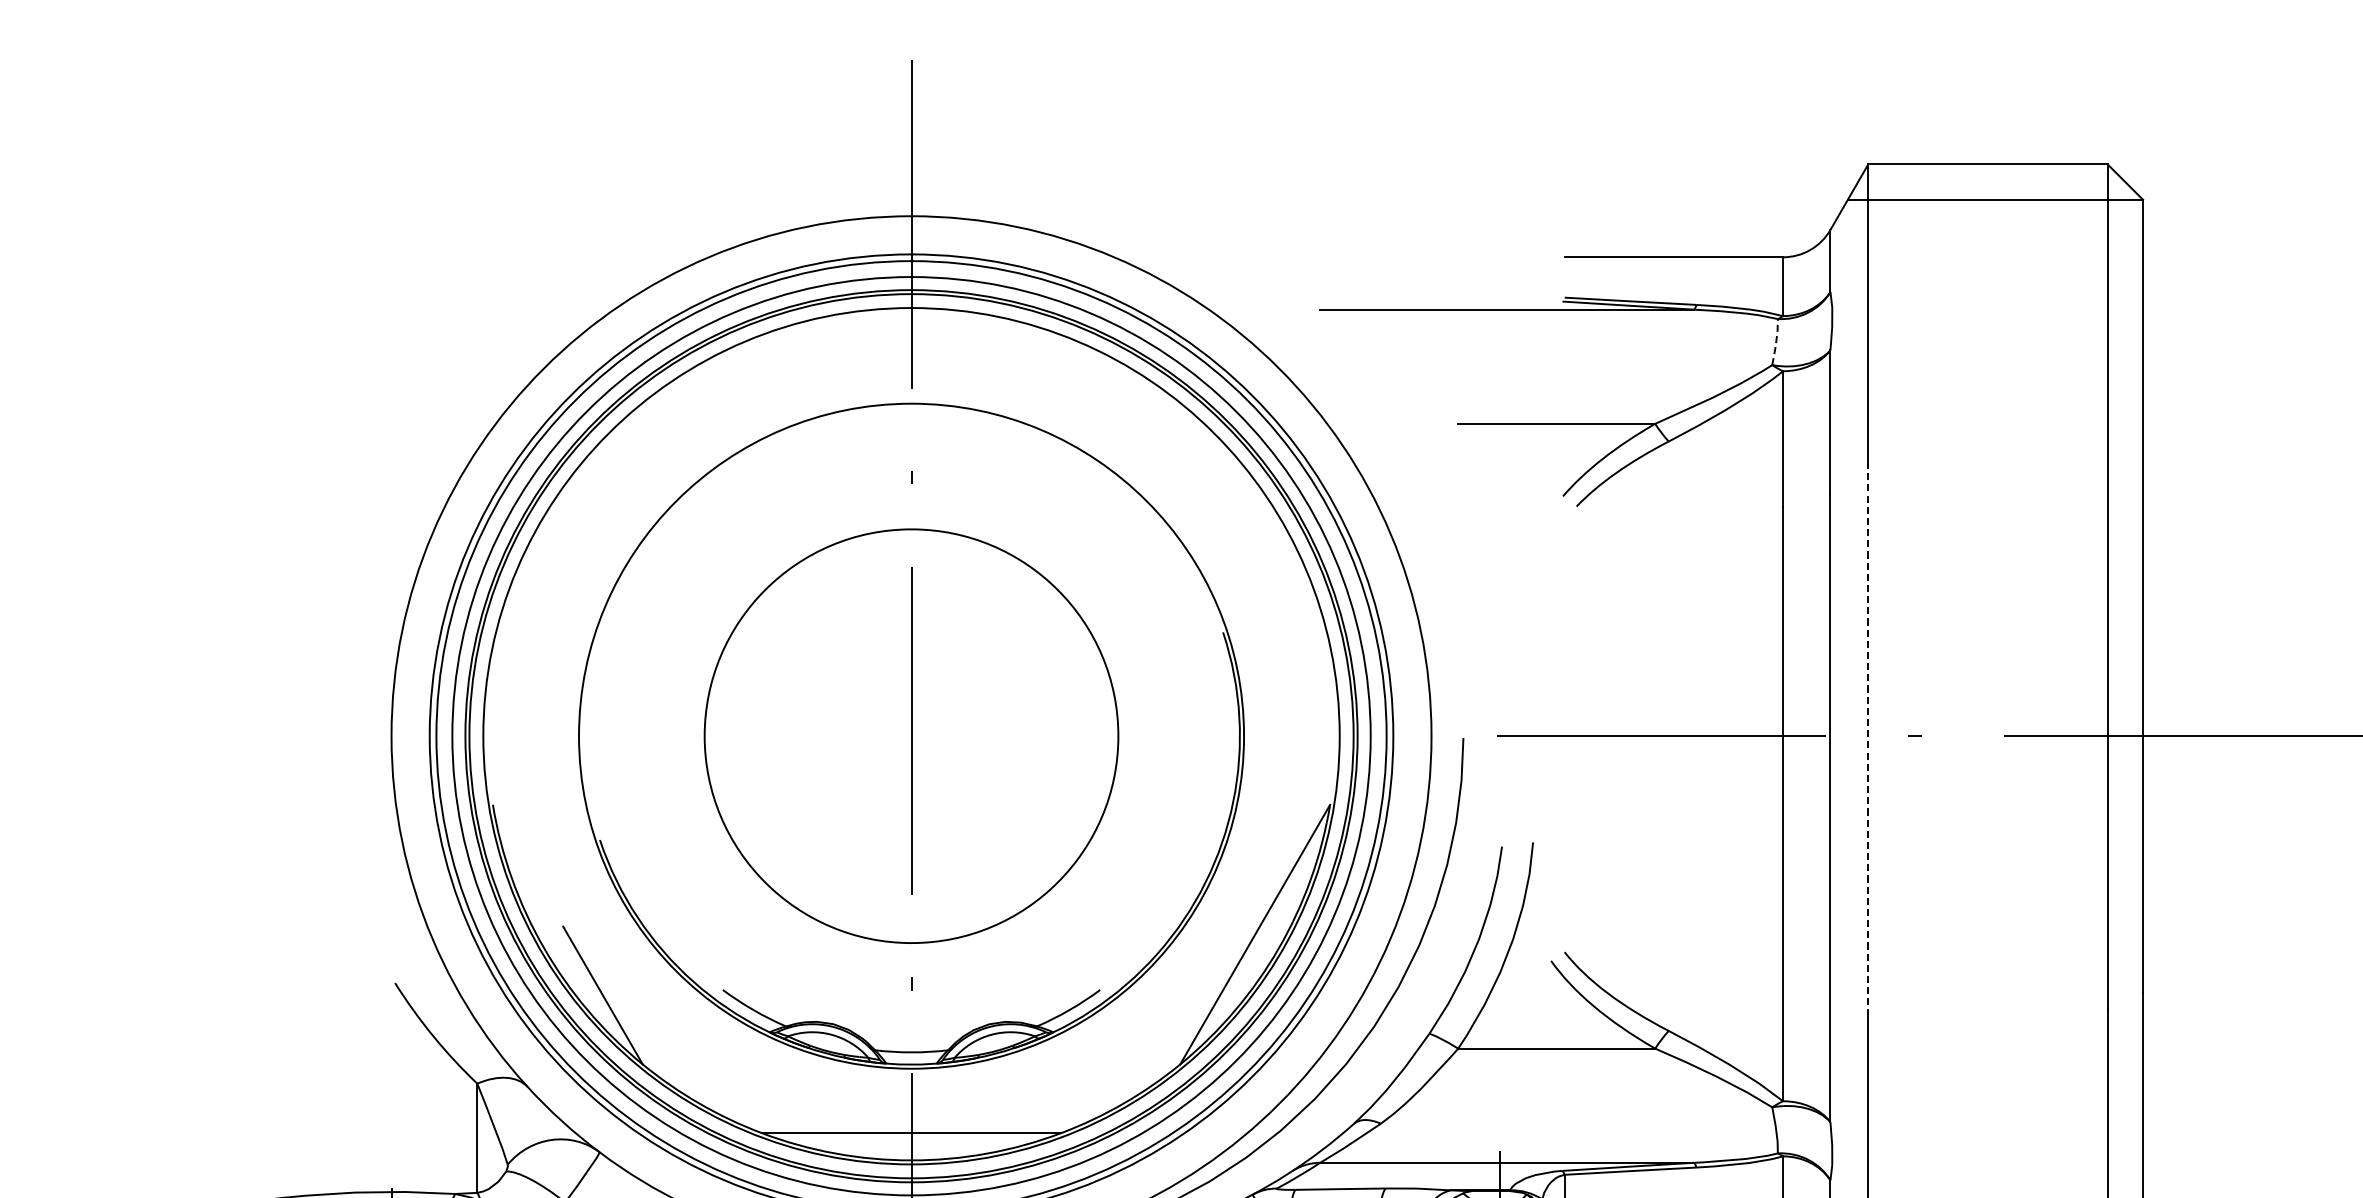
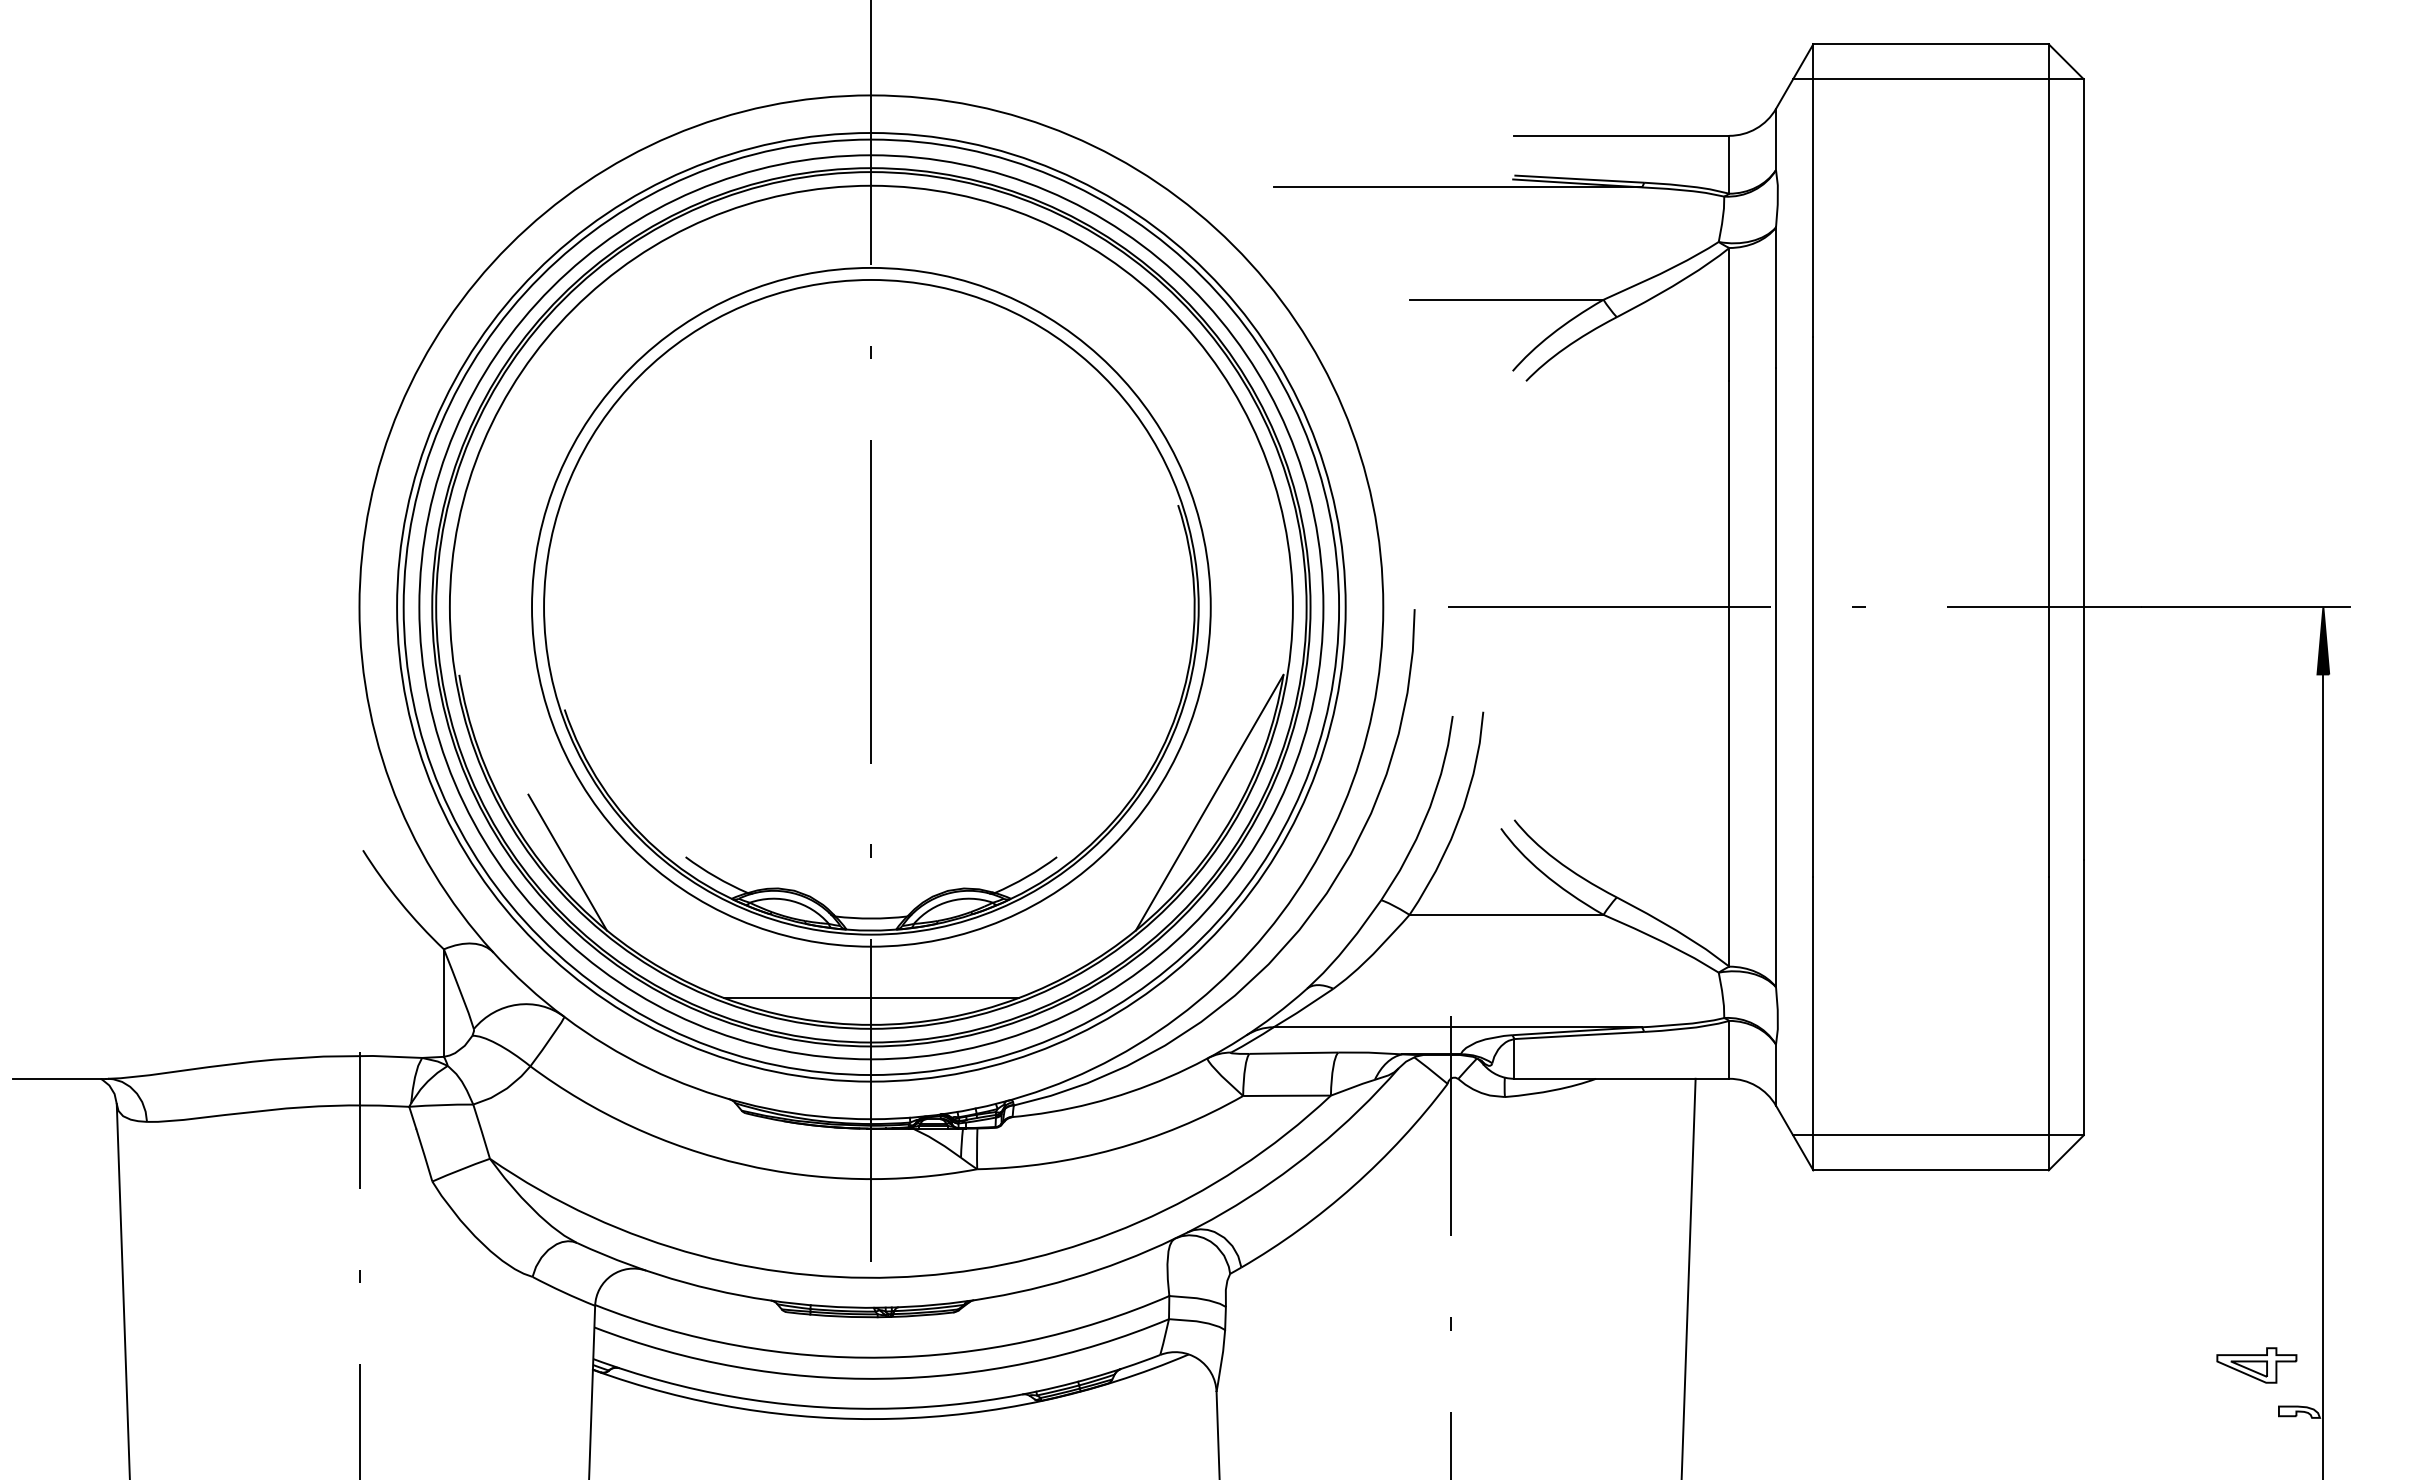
line: (1776, 342) -> (1722, 219), dashed -> solid
circle: (911, 735) -> (871, 606), size x1.67
line: (1868, 736) -> (1813, 607), dashed -> solid

